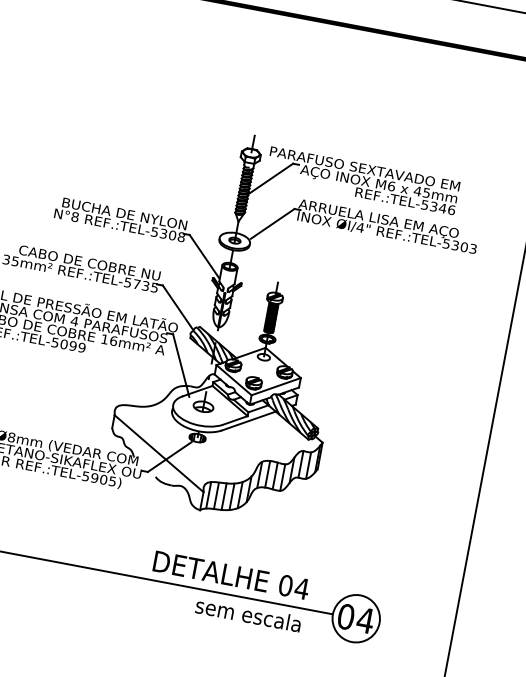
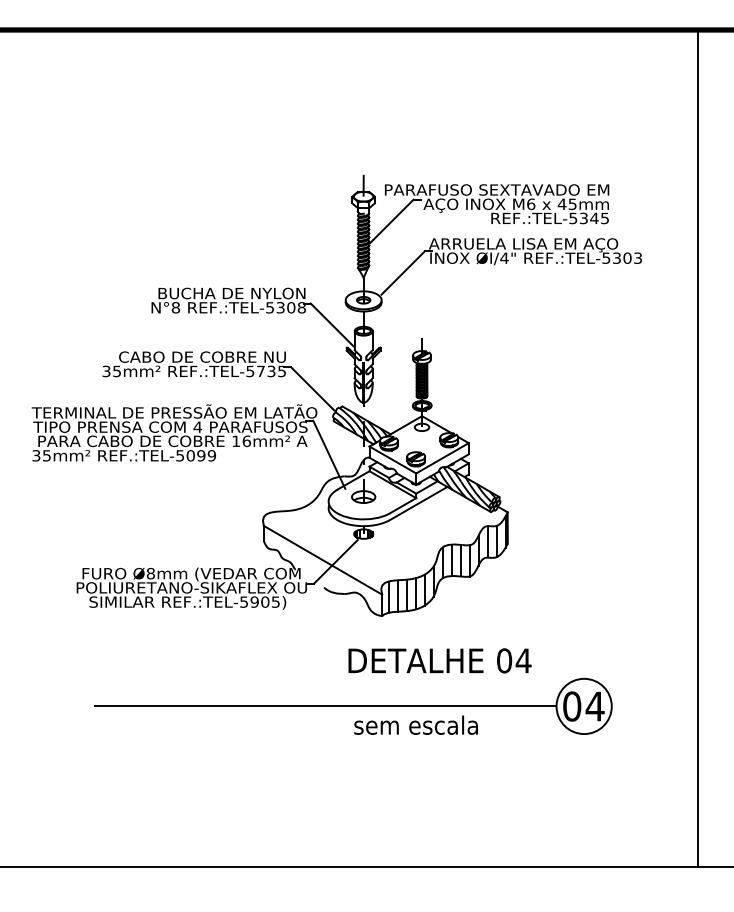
text: (452, 210) -> (605, 218), REF.:TEL-5346 -> REF.:TEL-5345
text: (231, 575) -> (439, 660), moved
text: (248, 614) -> (415, 724), moved

